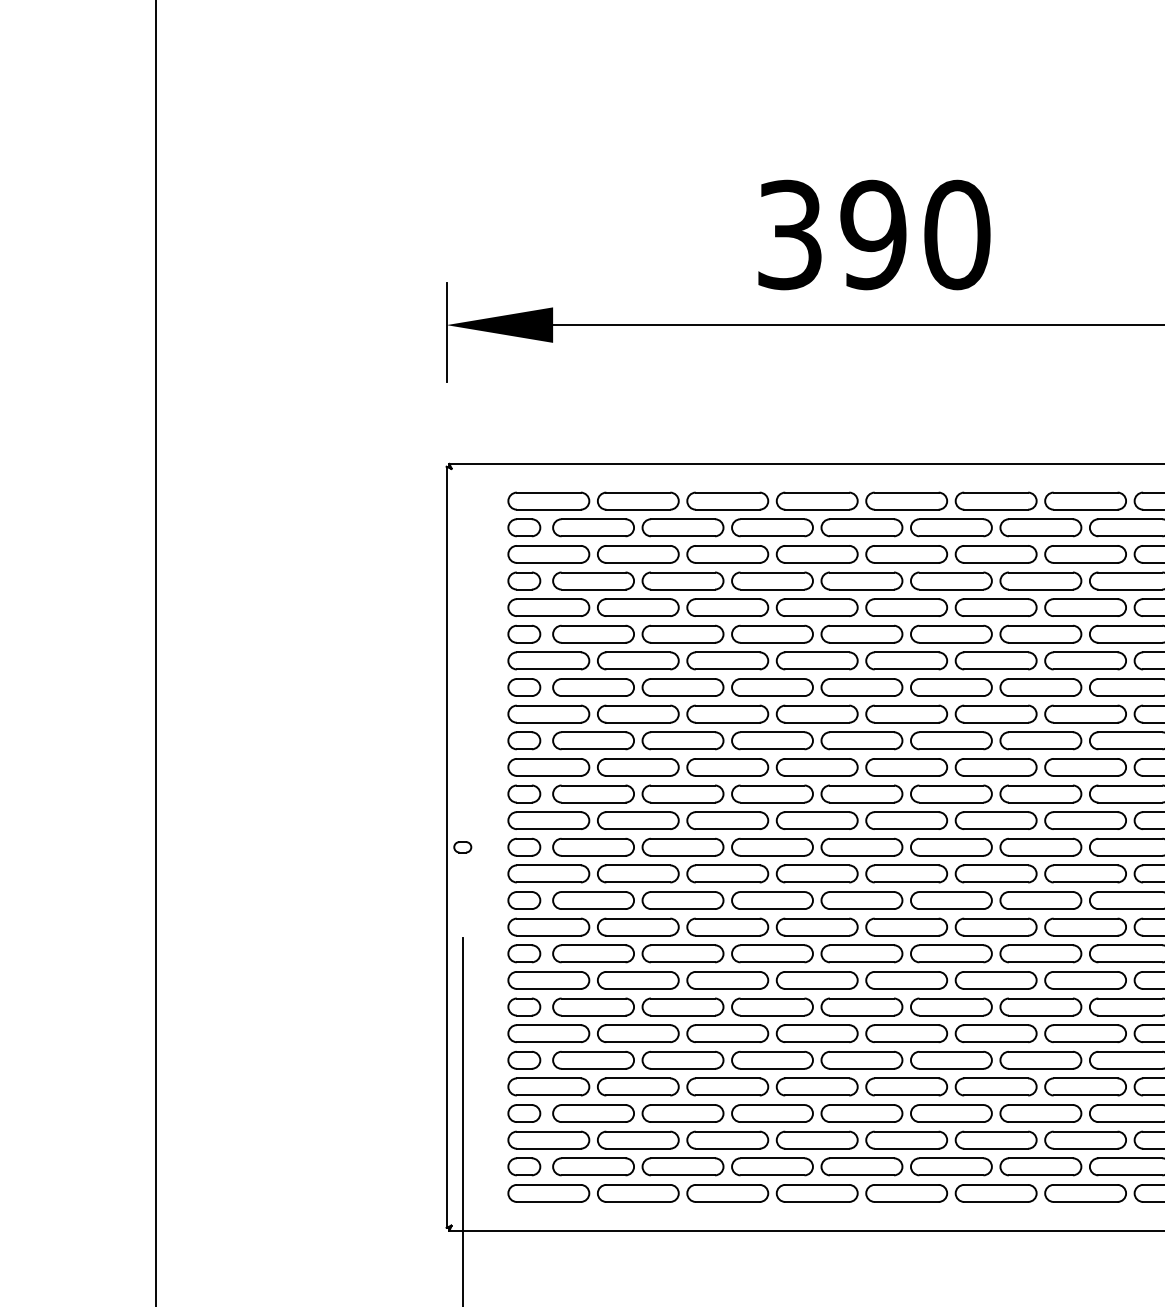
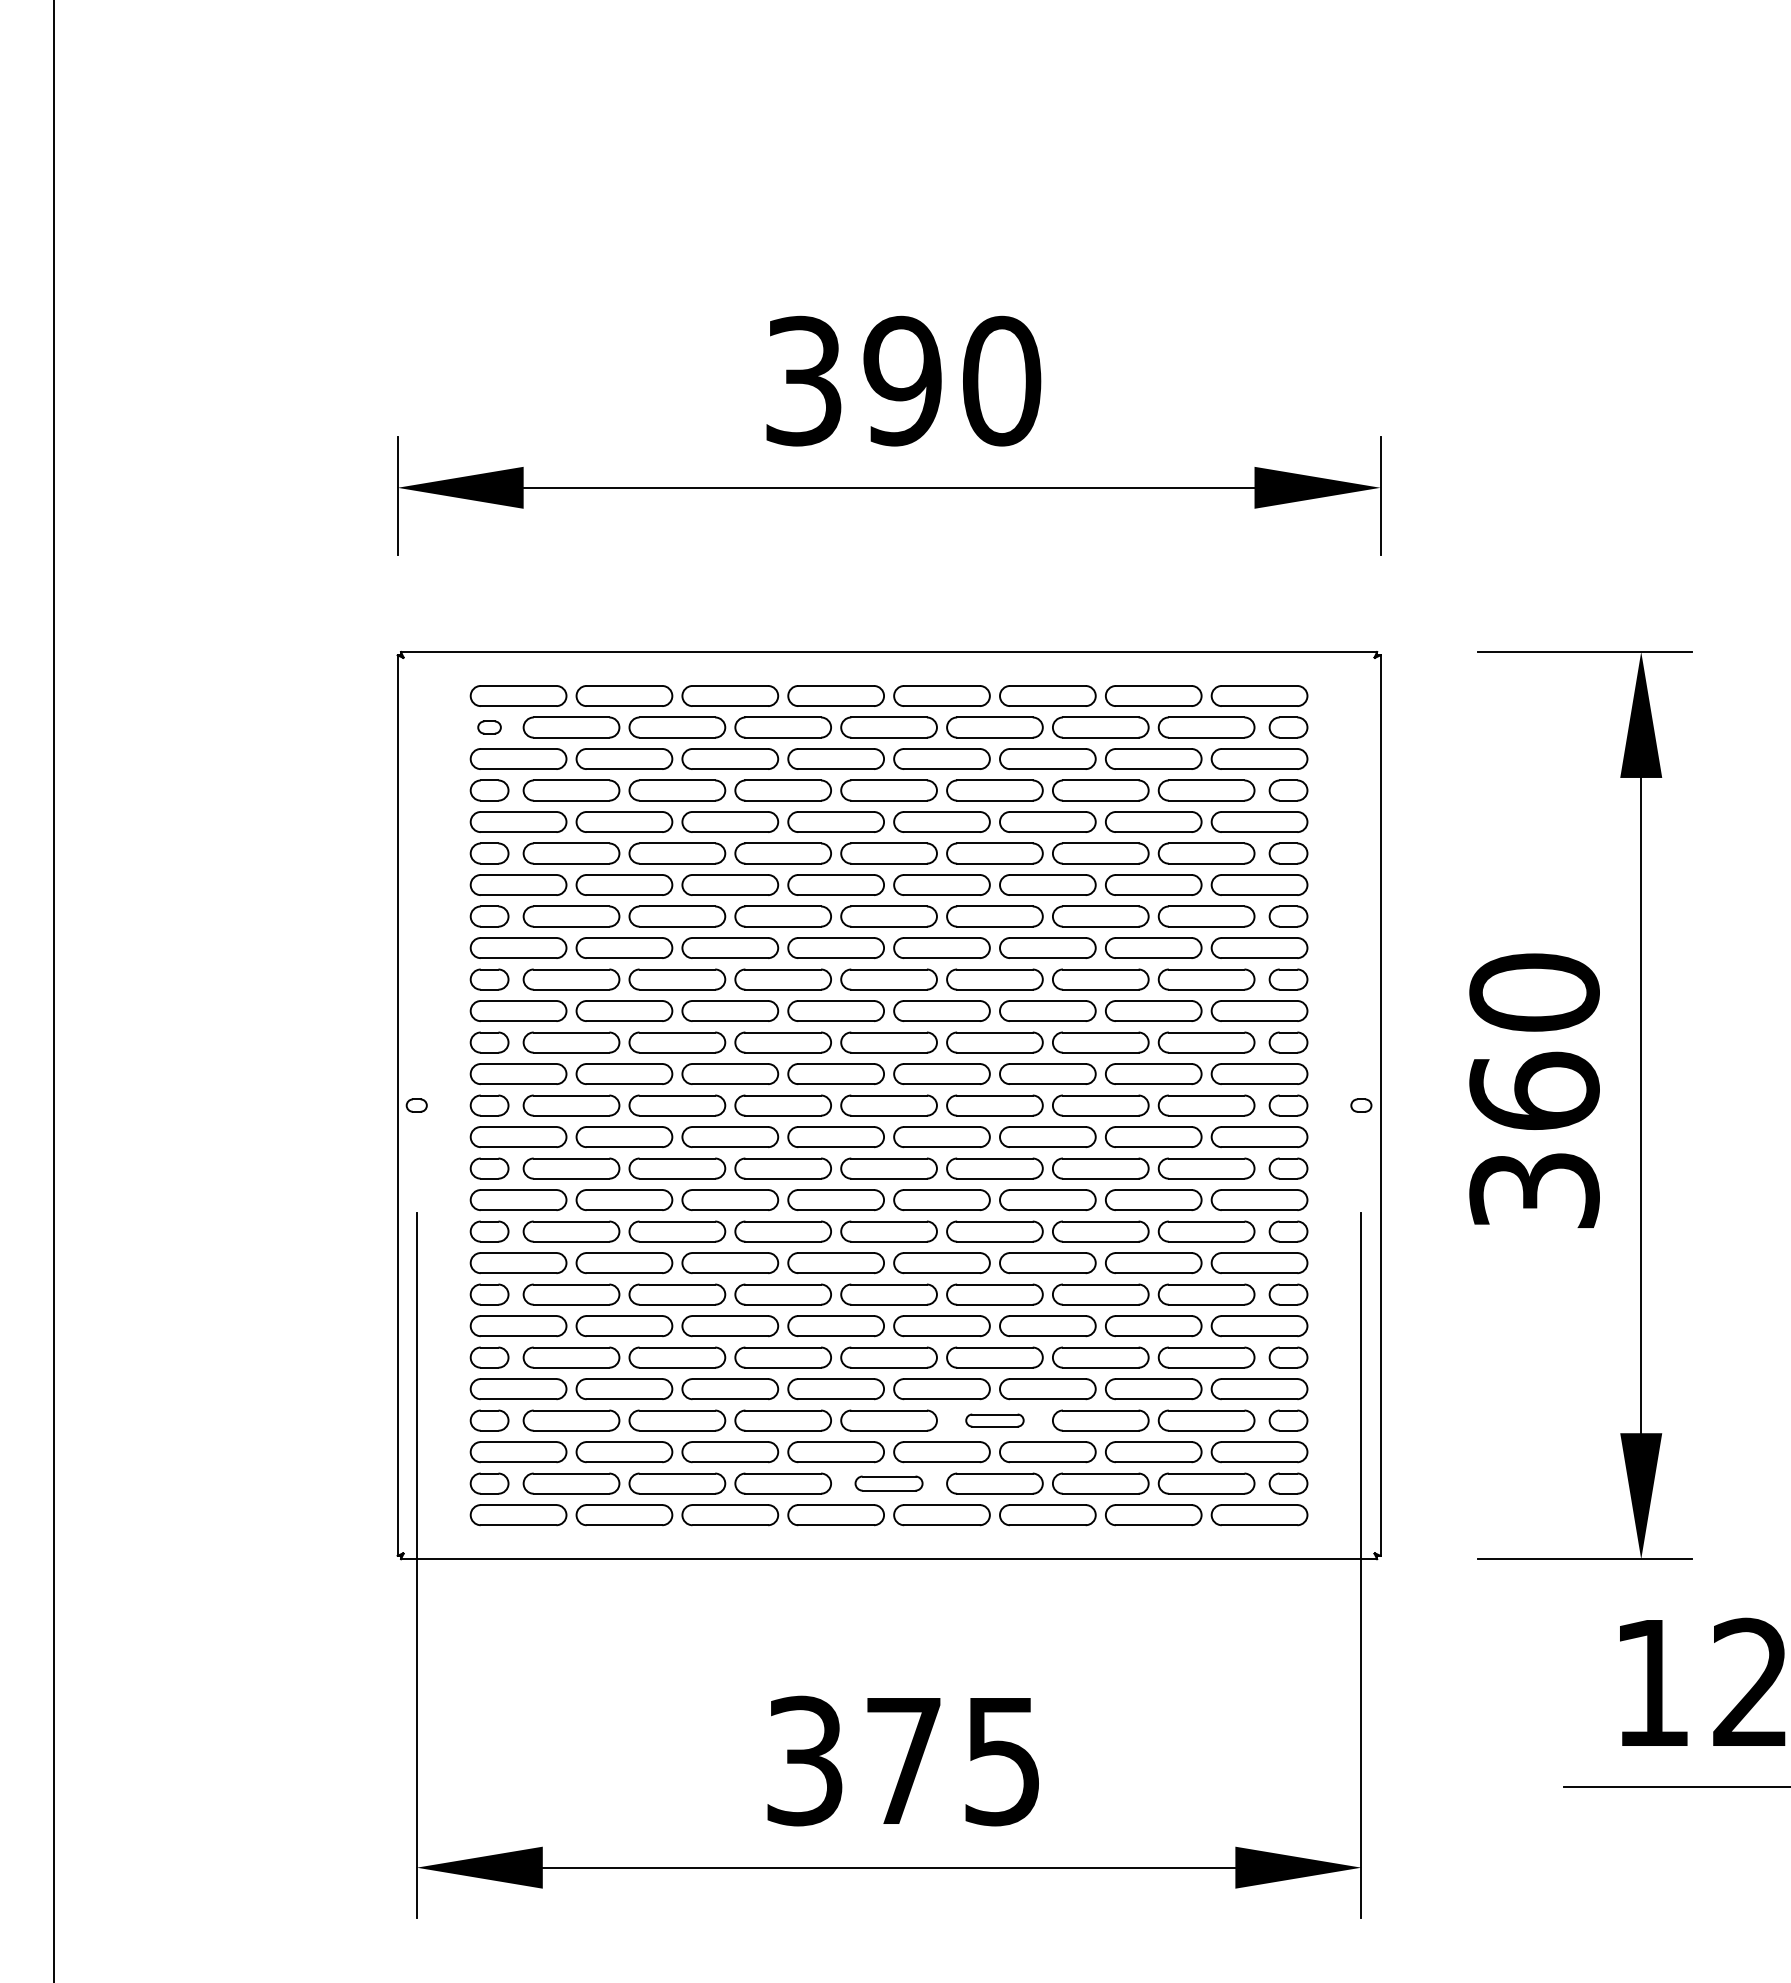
part: (524, 527) -> (489, 727), size x0.6
part: (951, 1113) -> (994, 1420), size x0.6
part: (861, 1166) -> (888, 1483), size x0.7

